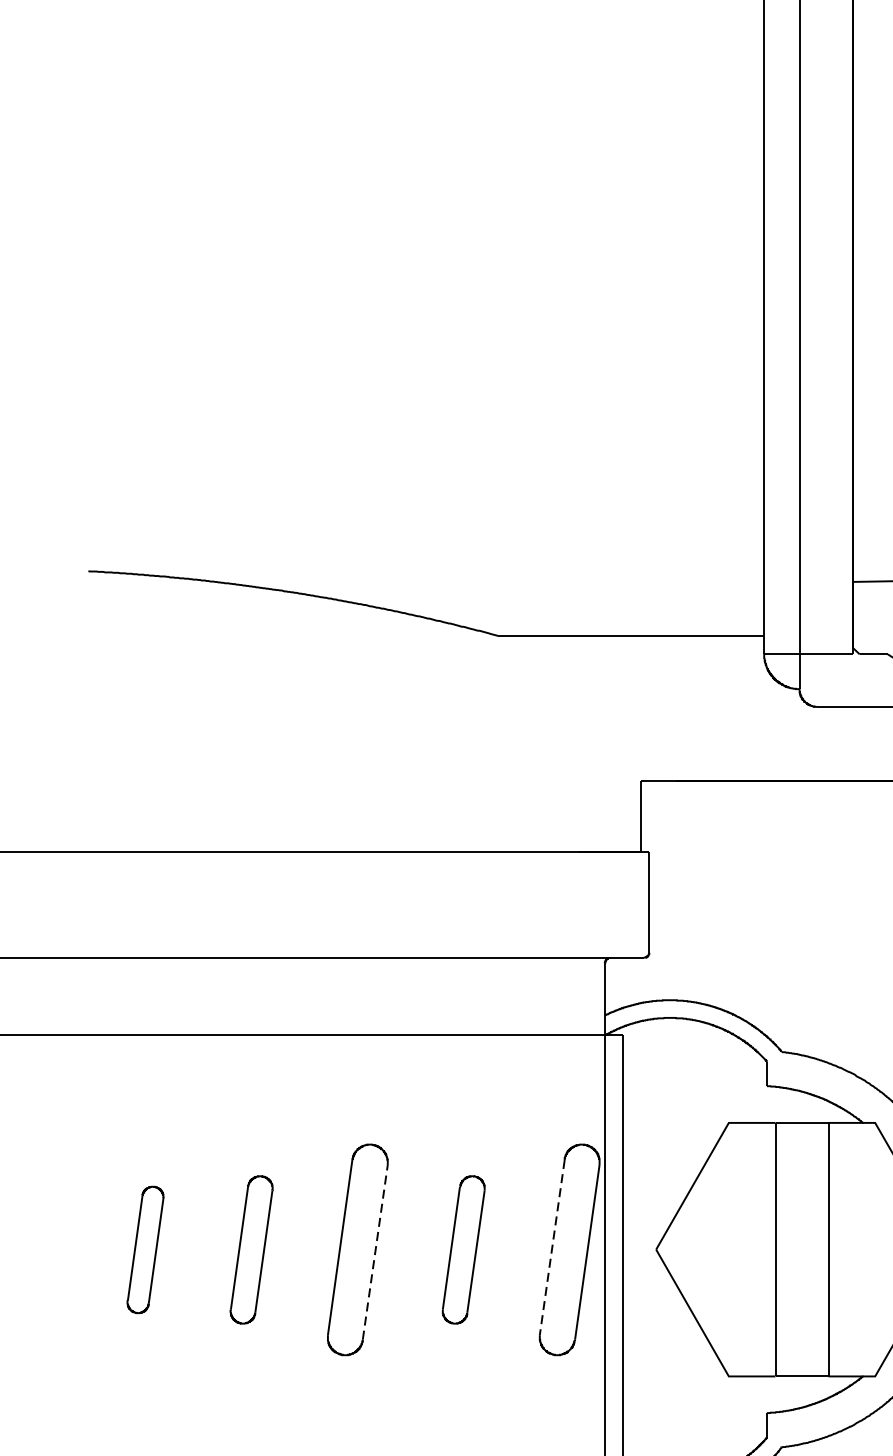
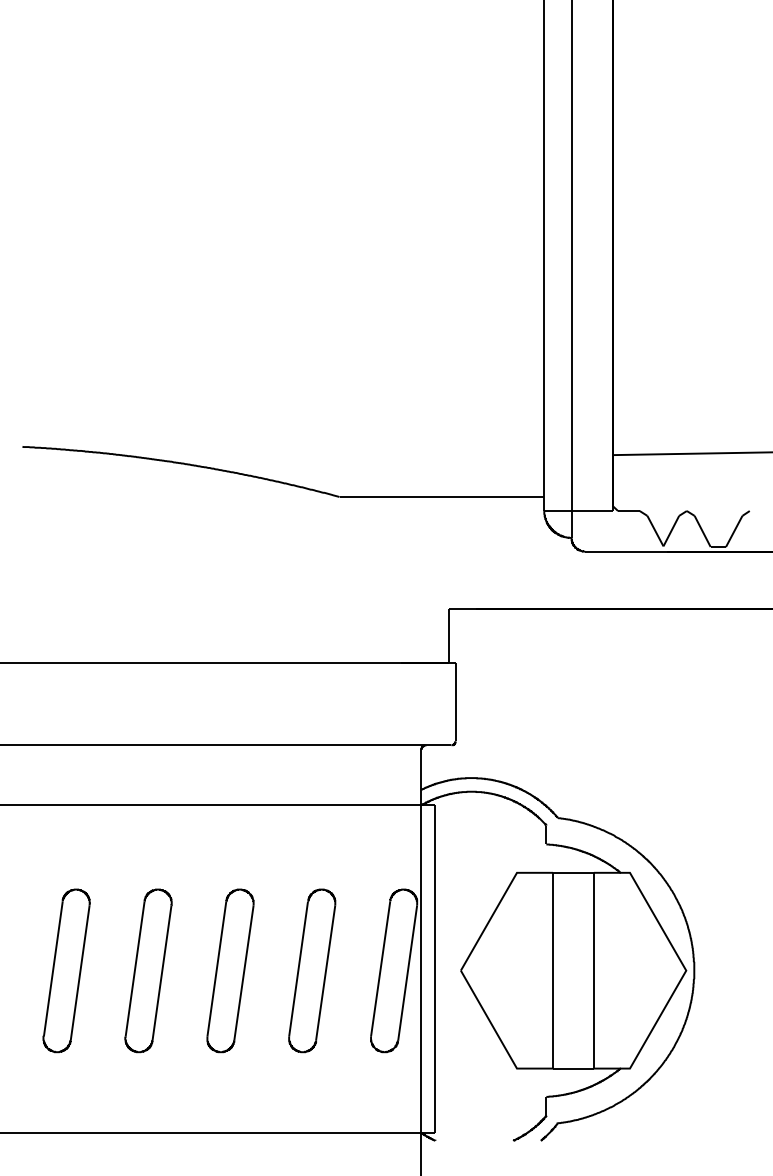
line: (552, 1248) -> (380, 969), dashed -> solid
part: (145, 1249) -> (66, 970), size x1.67
part: (251, 1249) -> (148, 970), size x1.43
part: (464, 1249) -> (312, 970), size x1.43
line: (375, 1251) -> (244, 972), dashed -> solid

